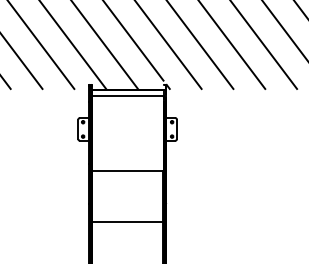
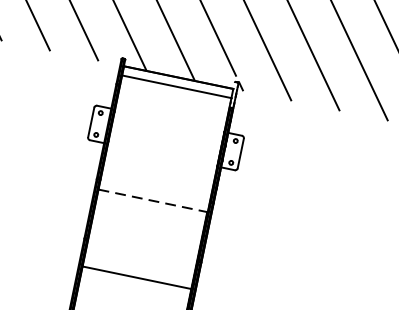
line: (128, 170) -> (154, 200), solid -> dashed

